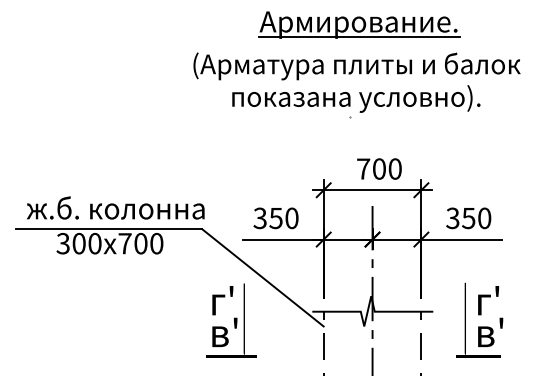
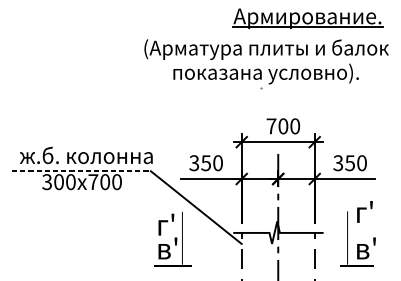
part: (359, 24) -> (308, 18), moved
line: (109, 229) -> (81, 171), solid -> dashed
text: (488, 300) -> (364, 211), moved

